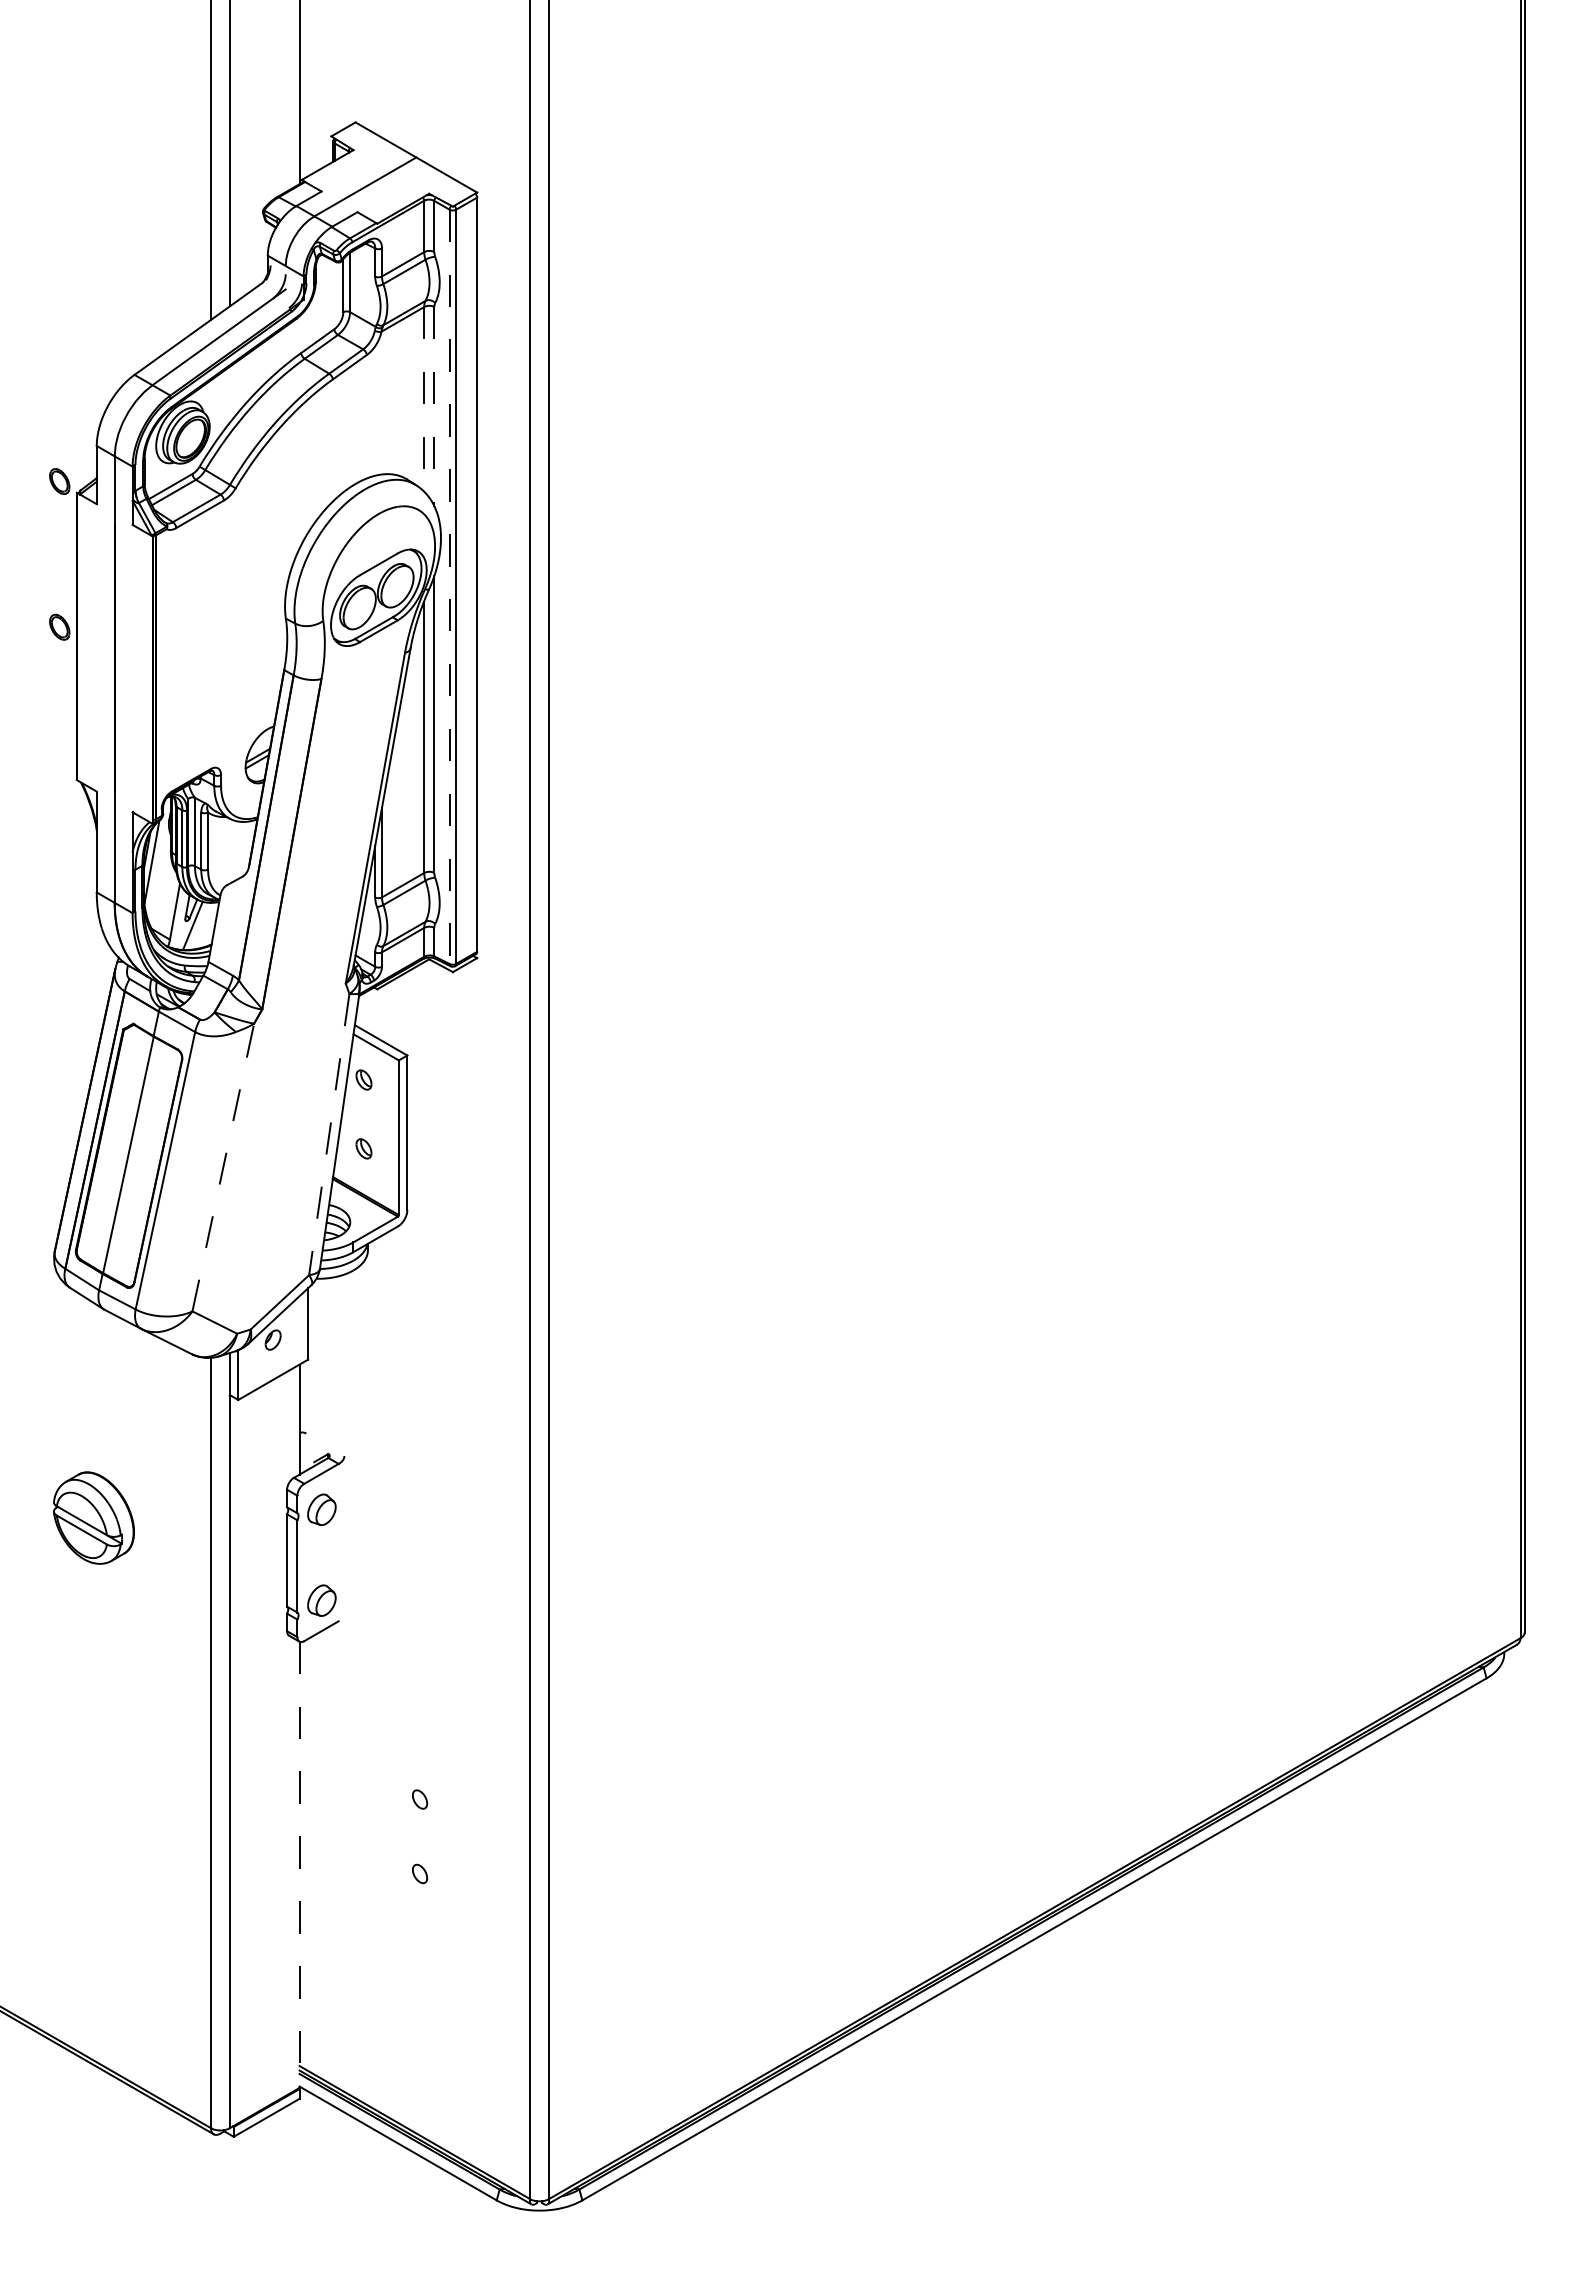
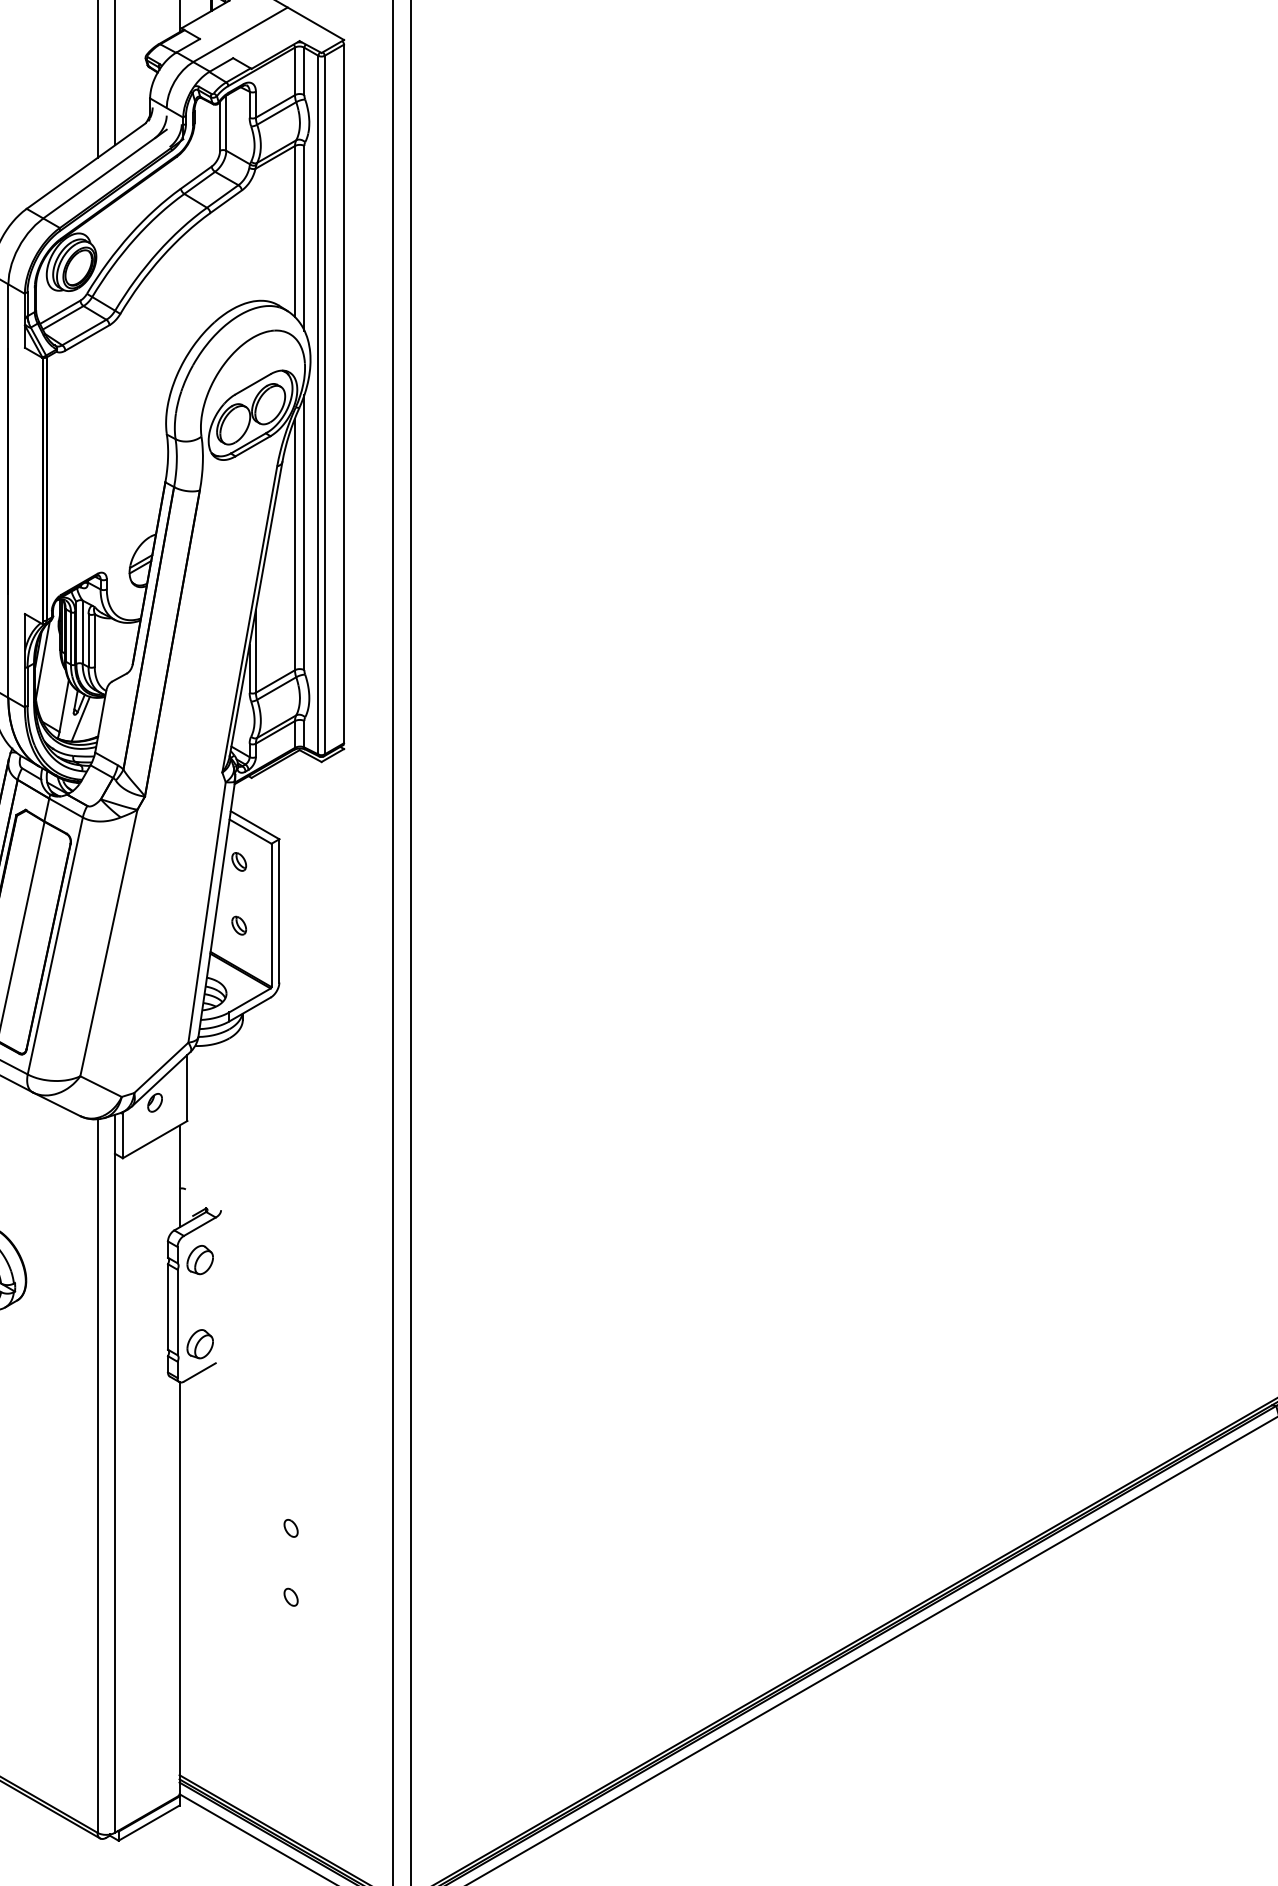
line: (424, 399) -> (295, 231), dashed -> solid
line: (434, 407) -> (304, 239), dashed -> solid
line: (449, 587) -> (318, 405), dashed -> solid
line: (329, 1134) -> (207, 912), dashed -> solid
line: (223, 1167) -> (109, 942), dashed -> solid
line: (299, 1865) -> (179, 1589), dashed -> solid

